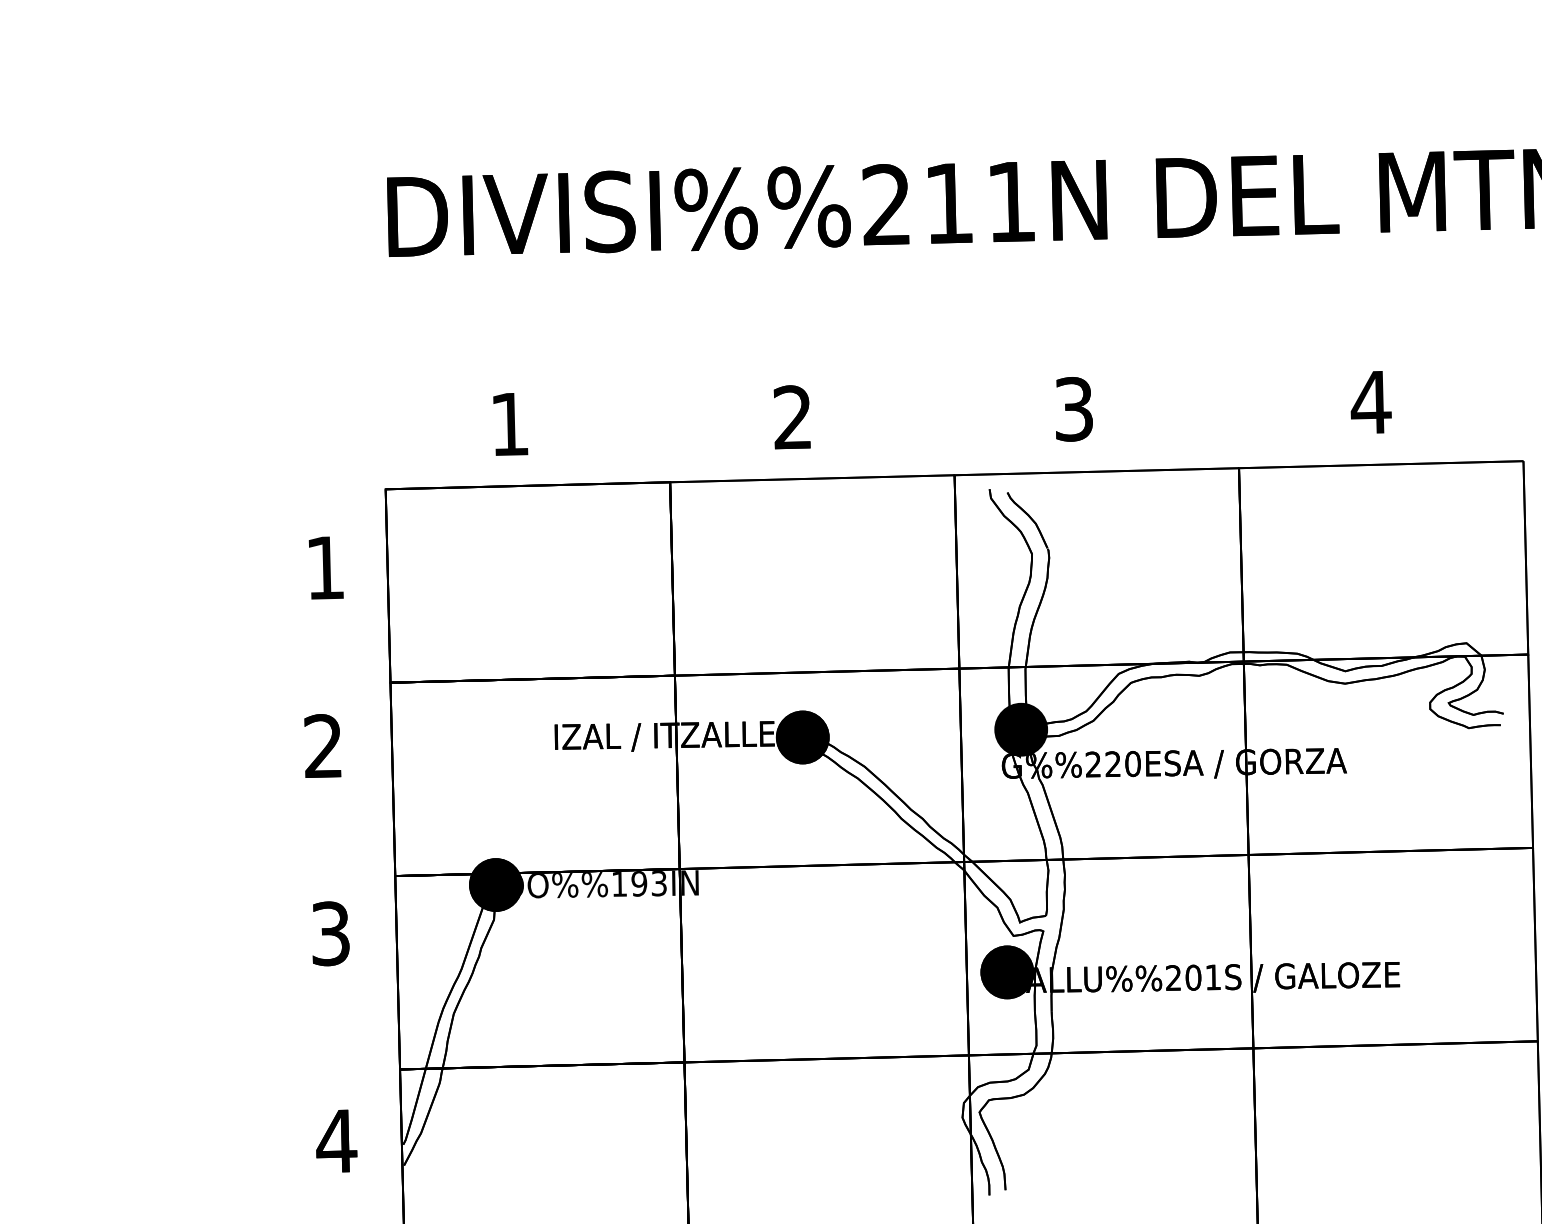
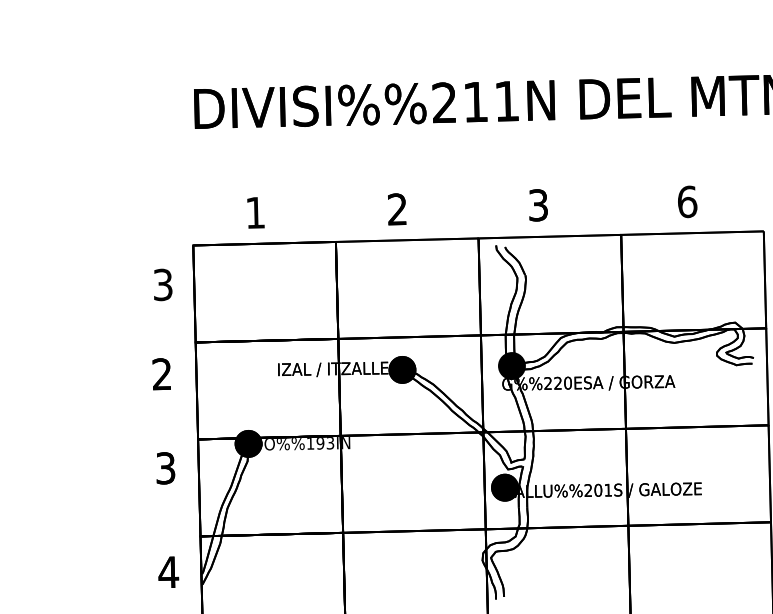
text: (1371, 401) -> (687, 201), 4 -> 6
text: (326, 567) -> (163, 284), 1 -> 3

